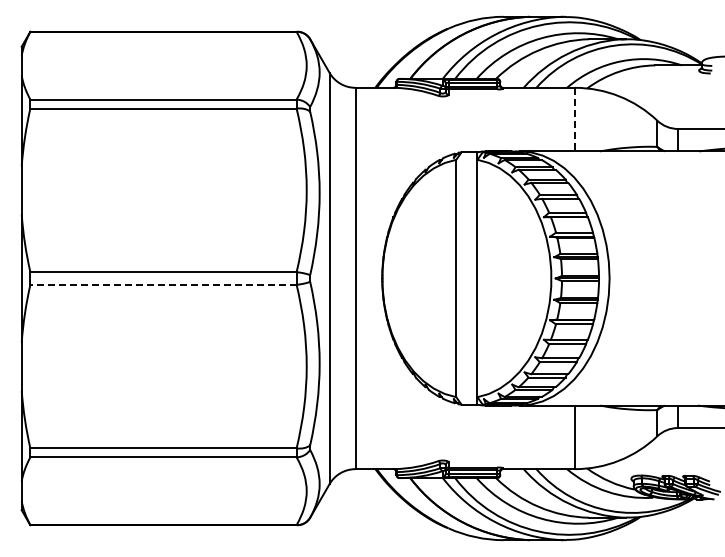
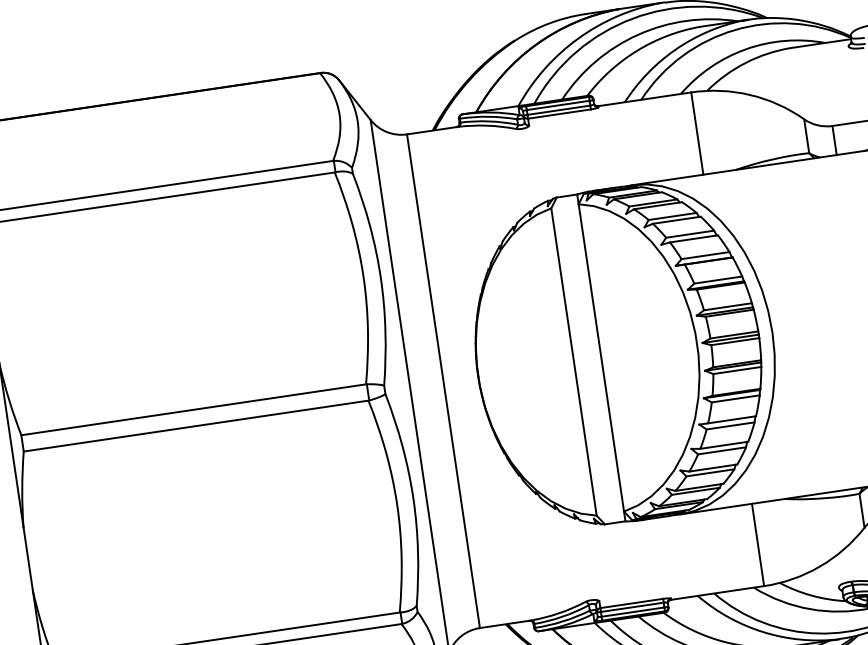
line: (575, 119) -> (697, 133), dashed -> solid
line: (163, 284) -> (196, 425), dashed -> solid

